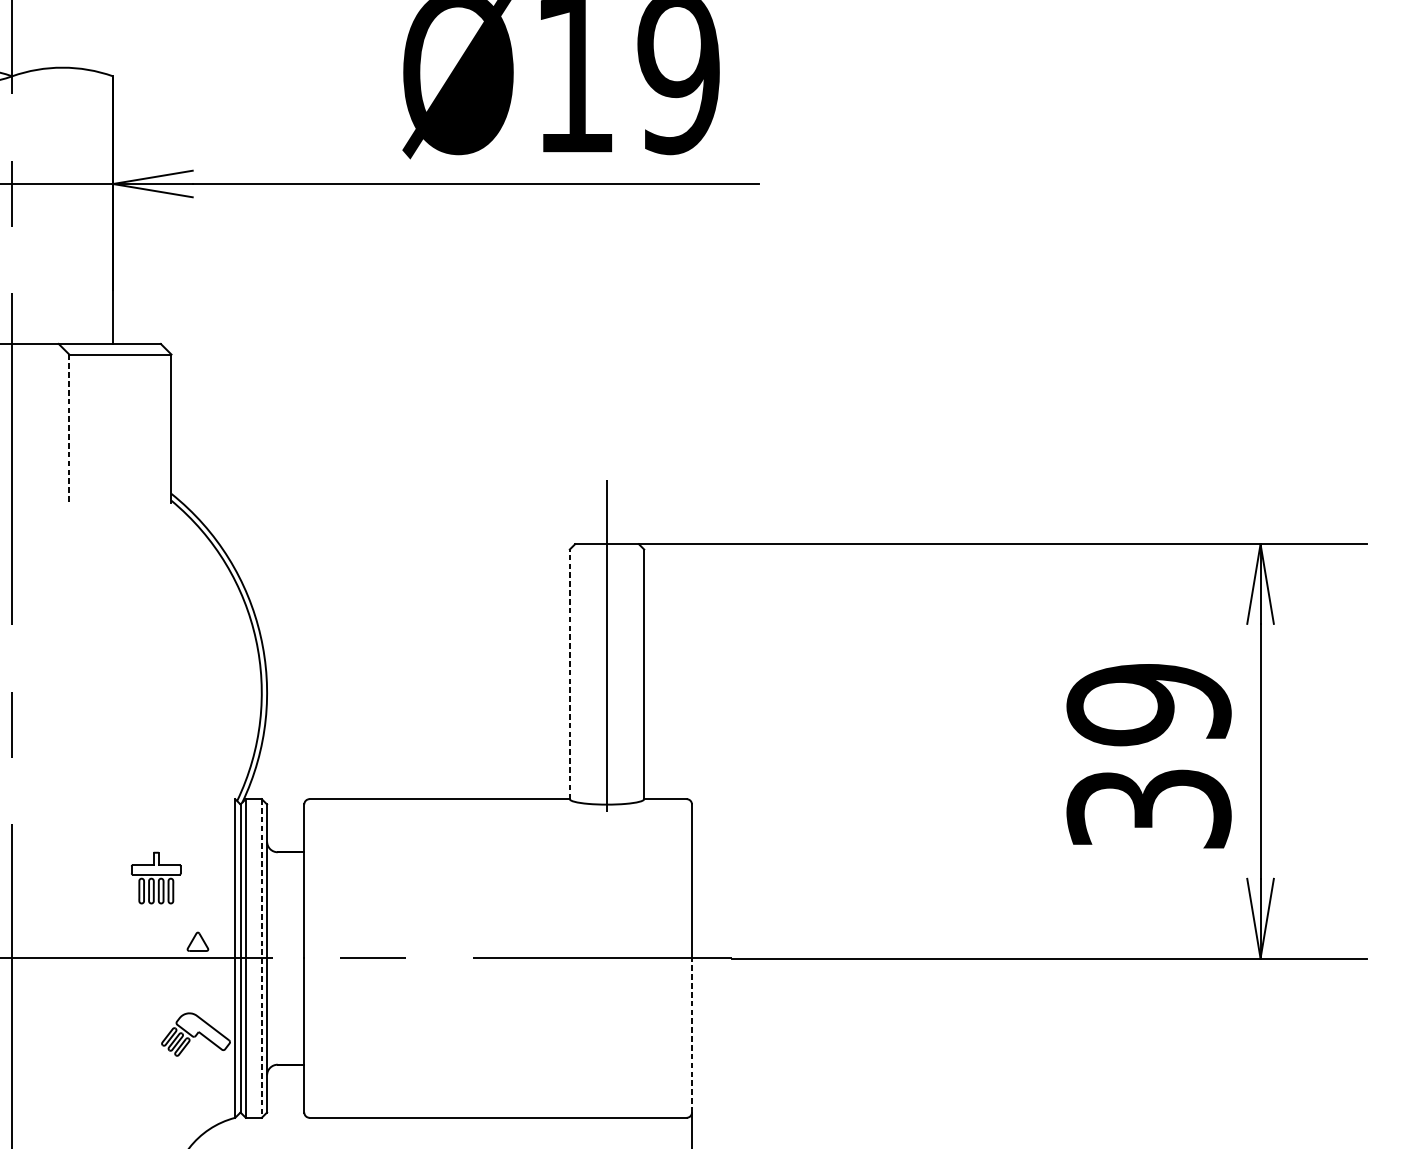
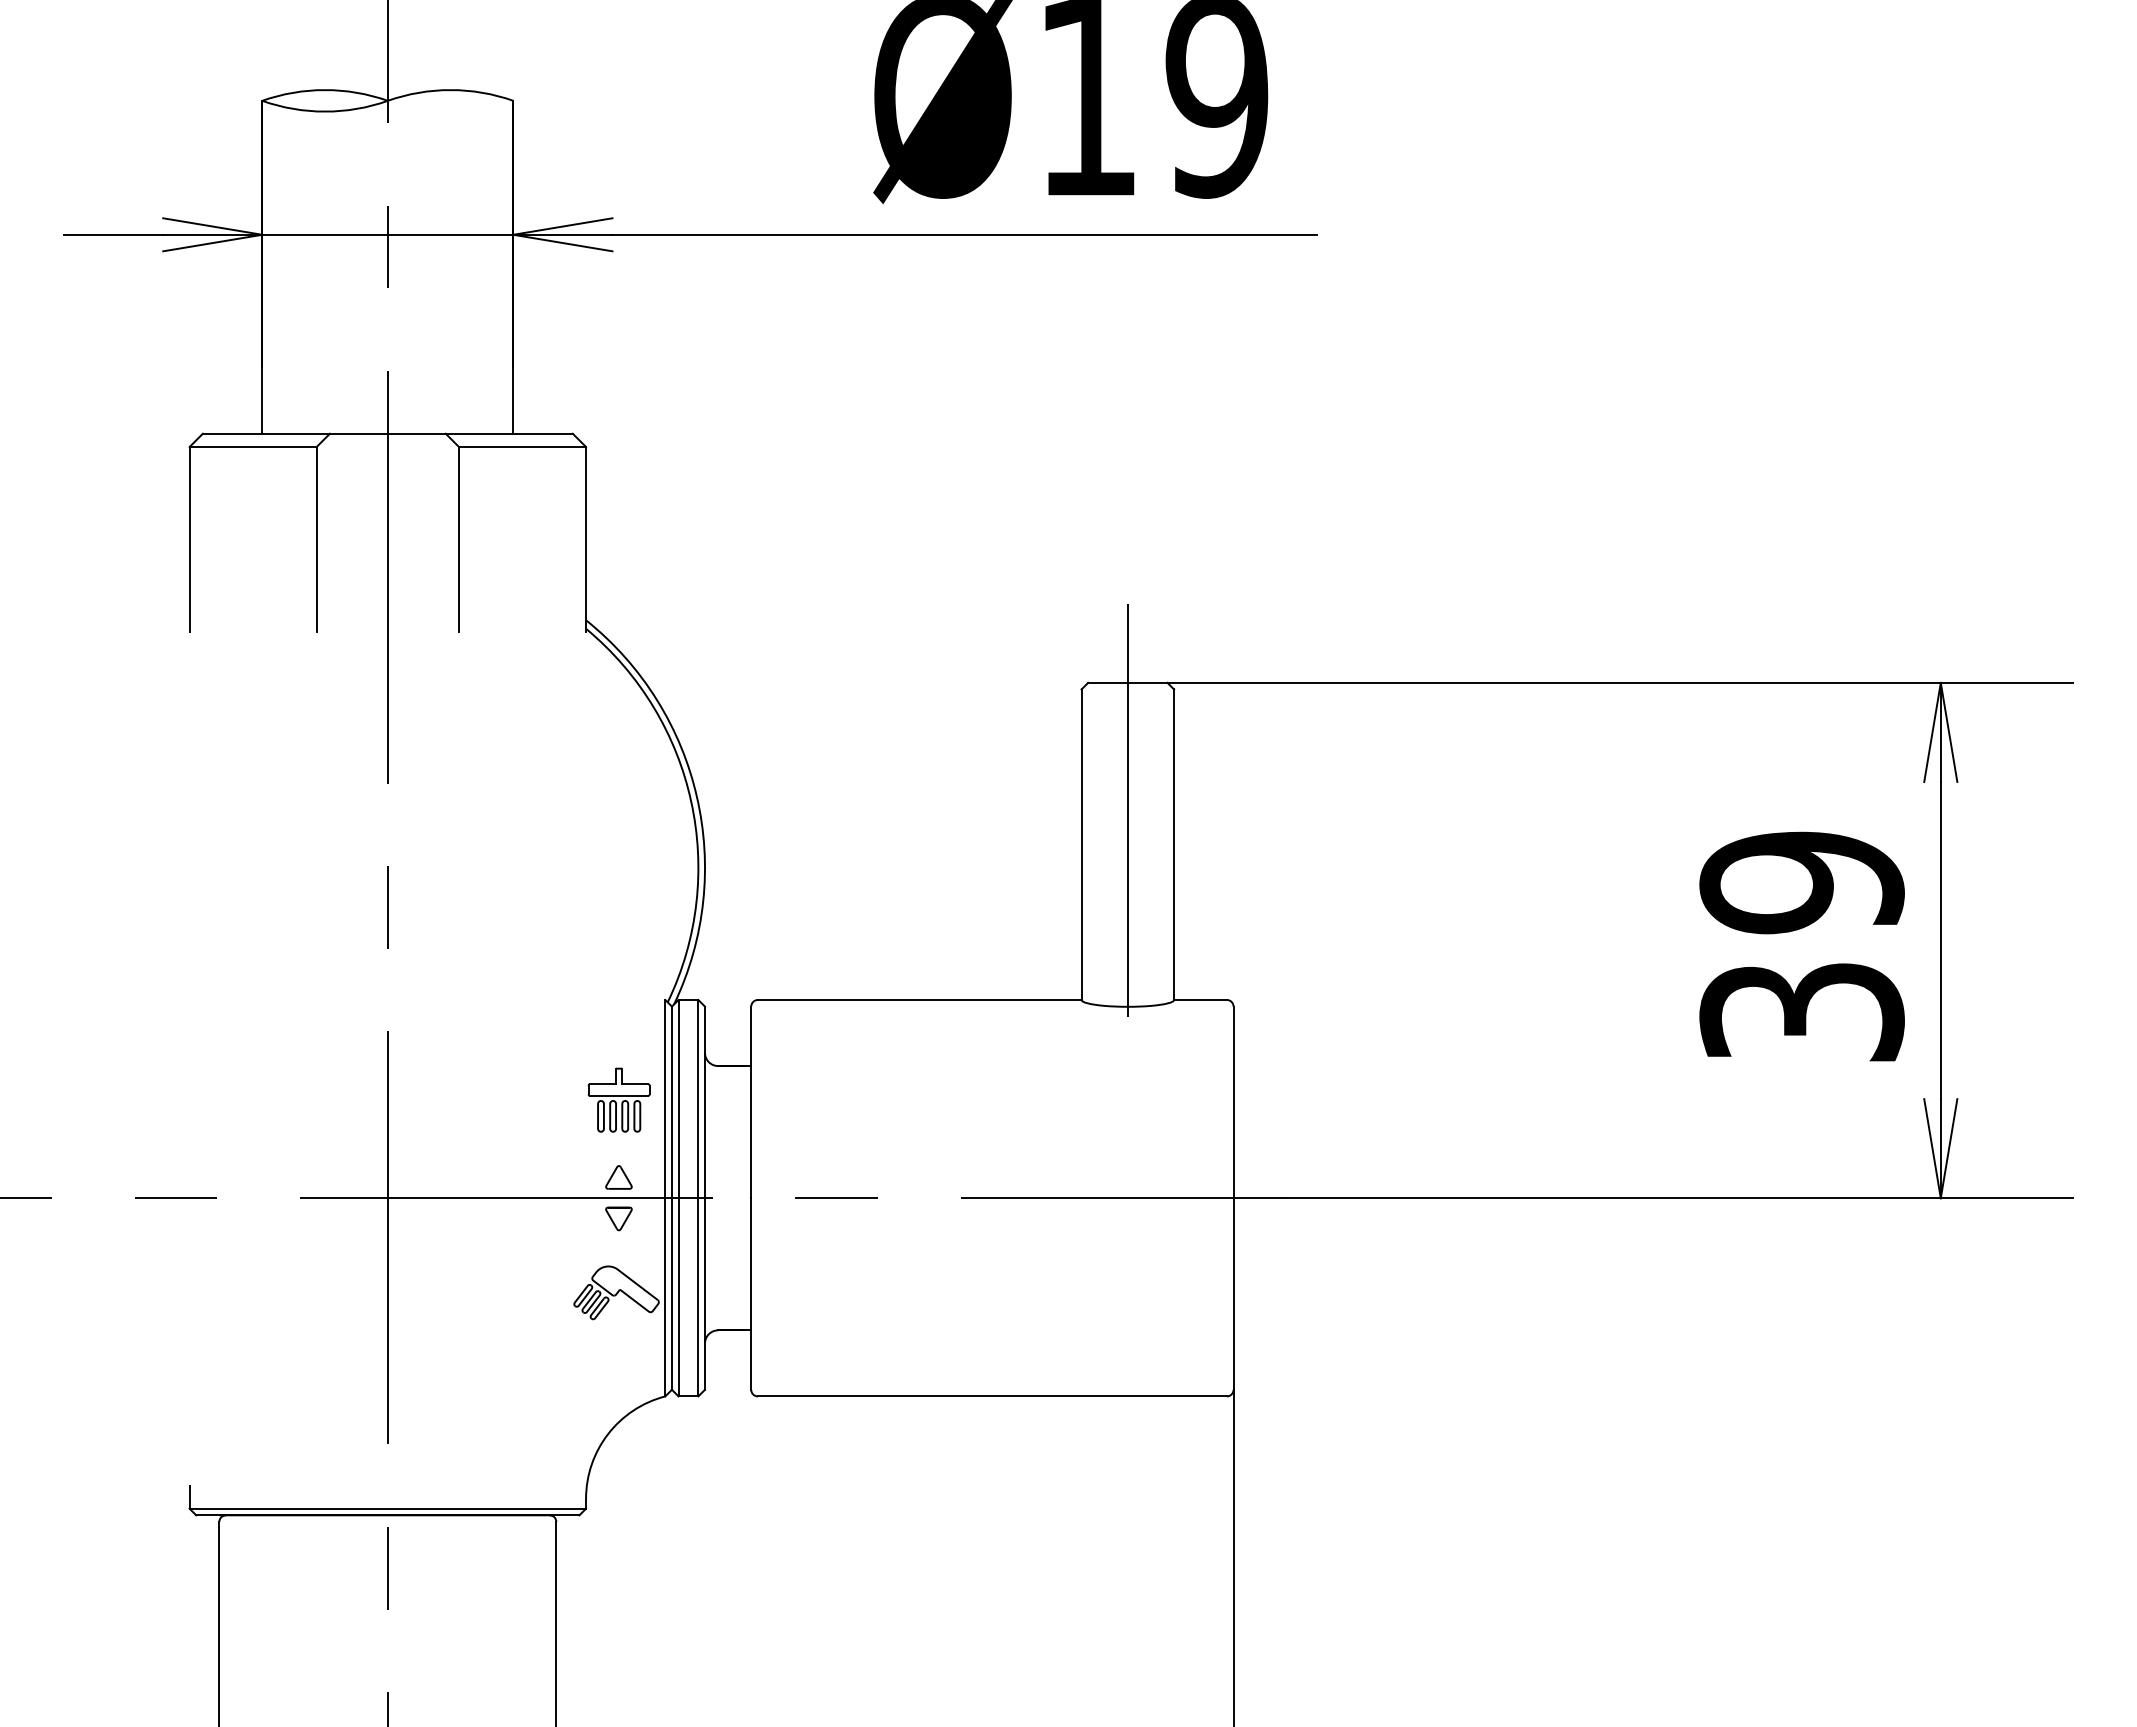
line: (68, 428) -> (458, 539), dashed -> solid
line: (569, 674) -> (1081, 844), dashed -> solid
part: (155, 877) -> (618, 1099), moved
line: (261, 958) -> (698, 1198), dashed -> solid
part: (197, 974) -> (618, 1218), added
line: (691, 1035) -> (1233, 1294), dashed -> solid

